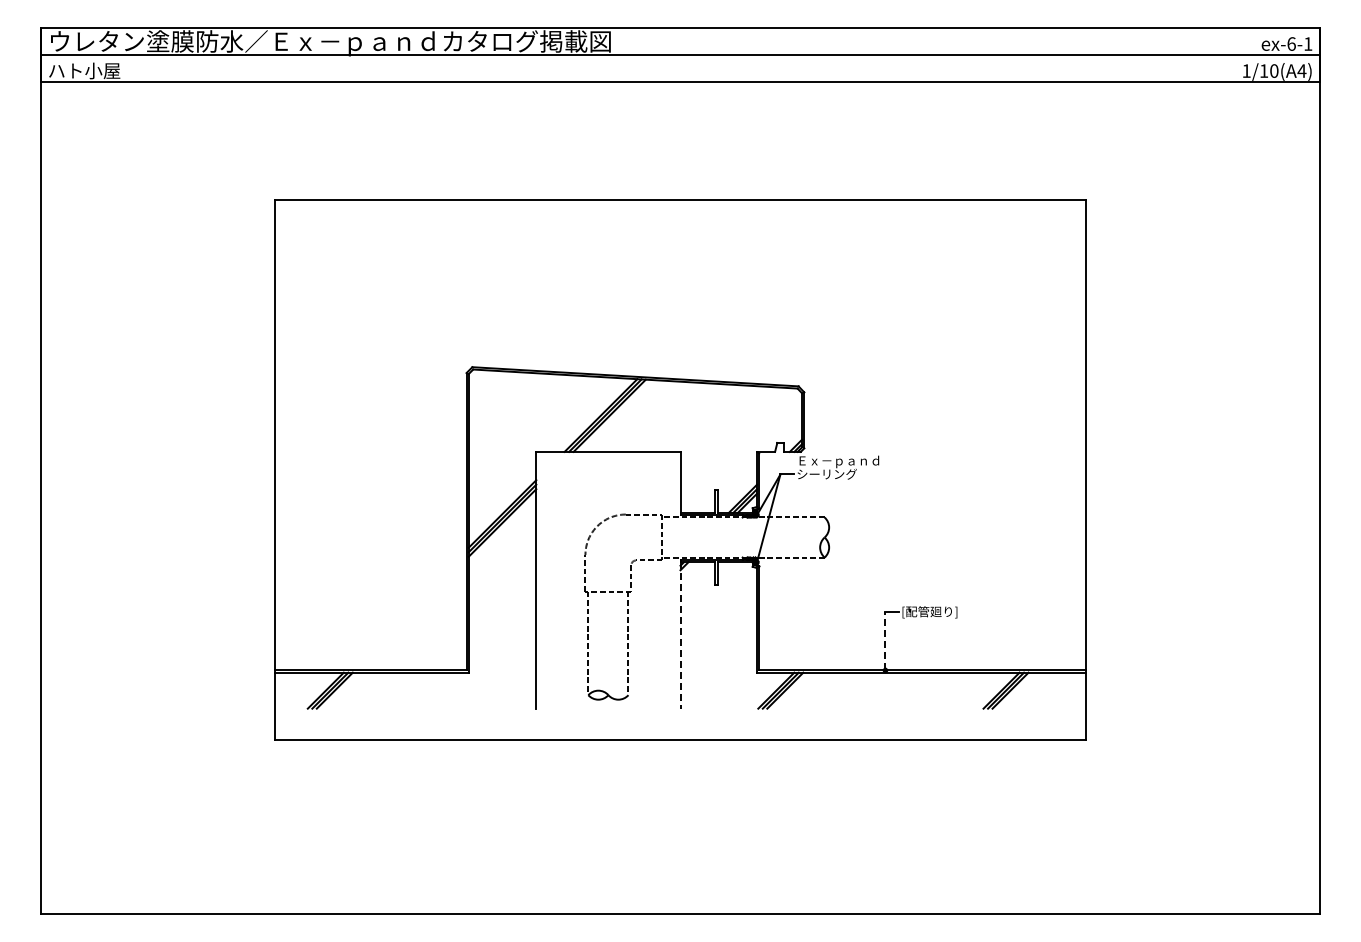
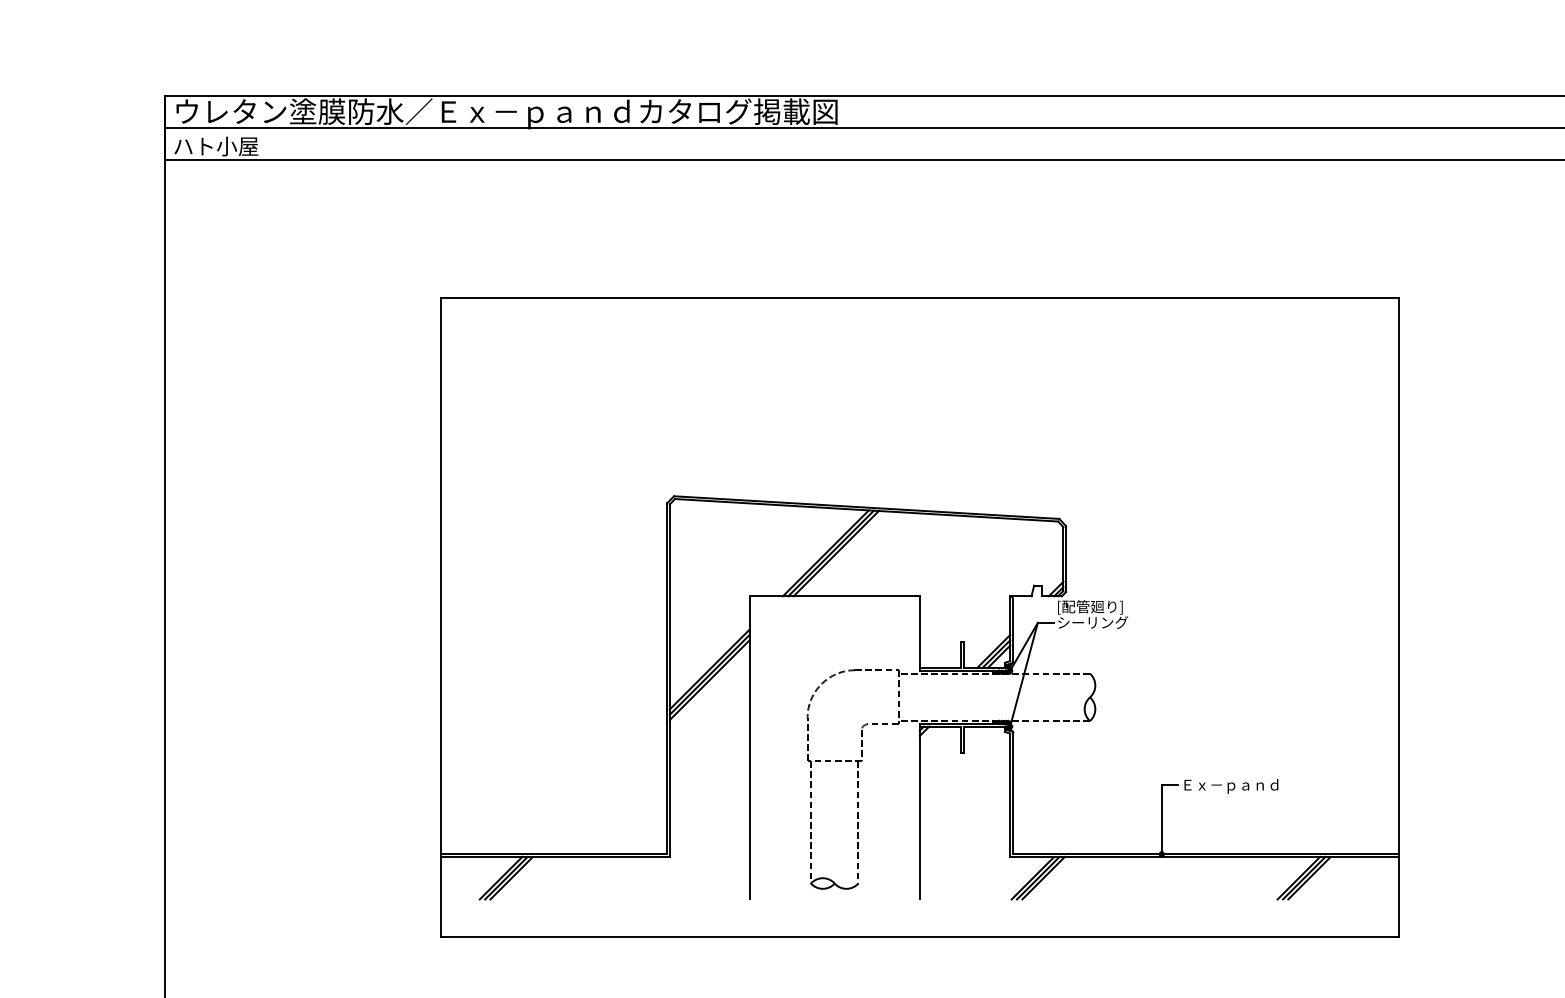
text: (838, 461) -> (1106, 607), Ｅｘ－ｐａｎｄ -> [配管廻り]
text: (943, 612) -> (1230, 785), [配管廻り] -> Ｅｘ－ｐａｎｄ
line: (680, 636) -> (919, 814), dashed -> solid
line: (885, 640) -> (1161, 818), dashed -> solid

